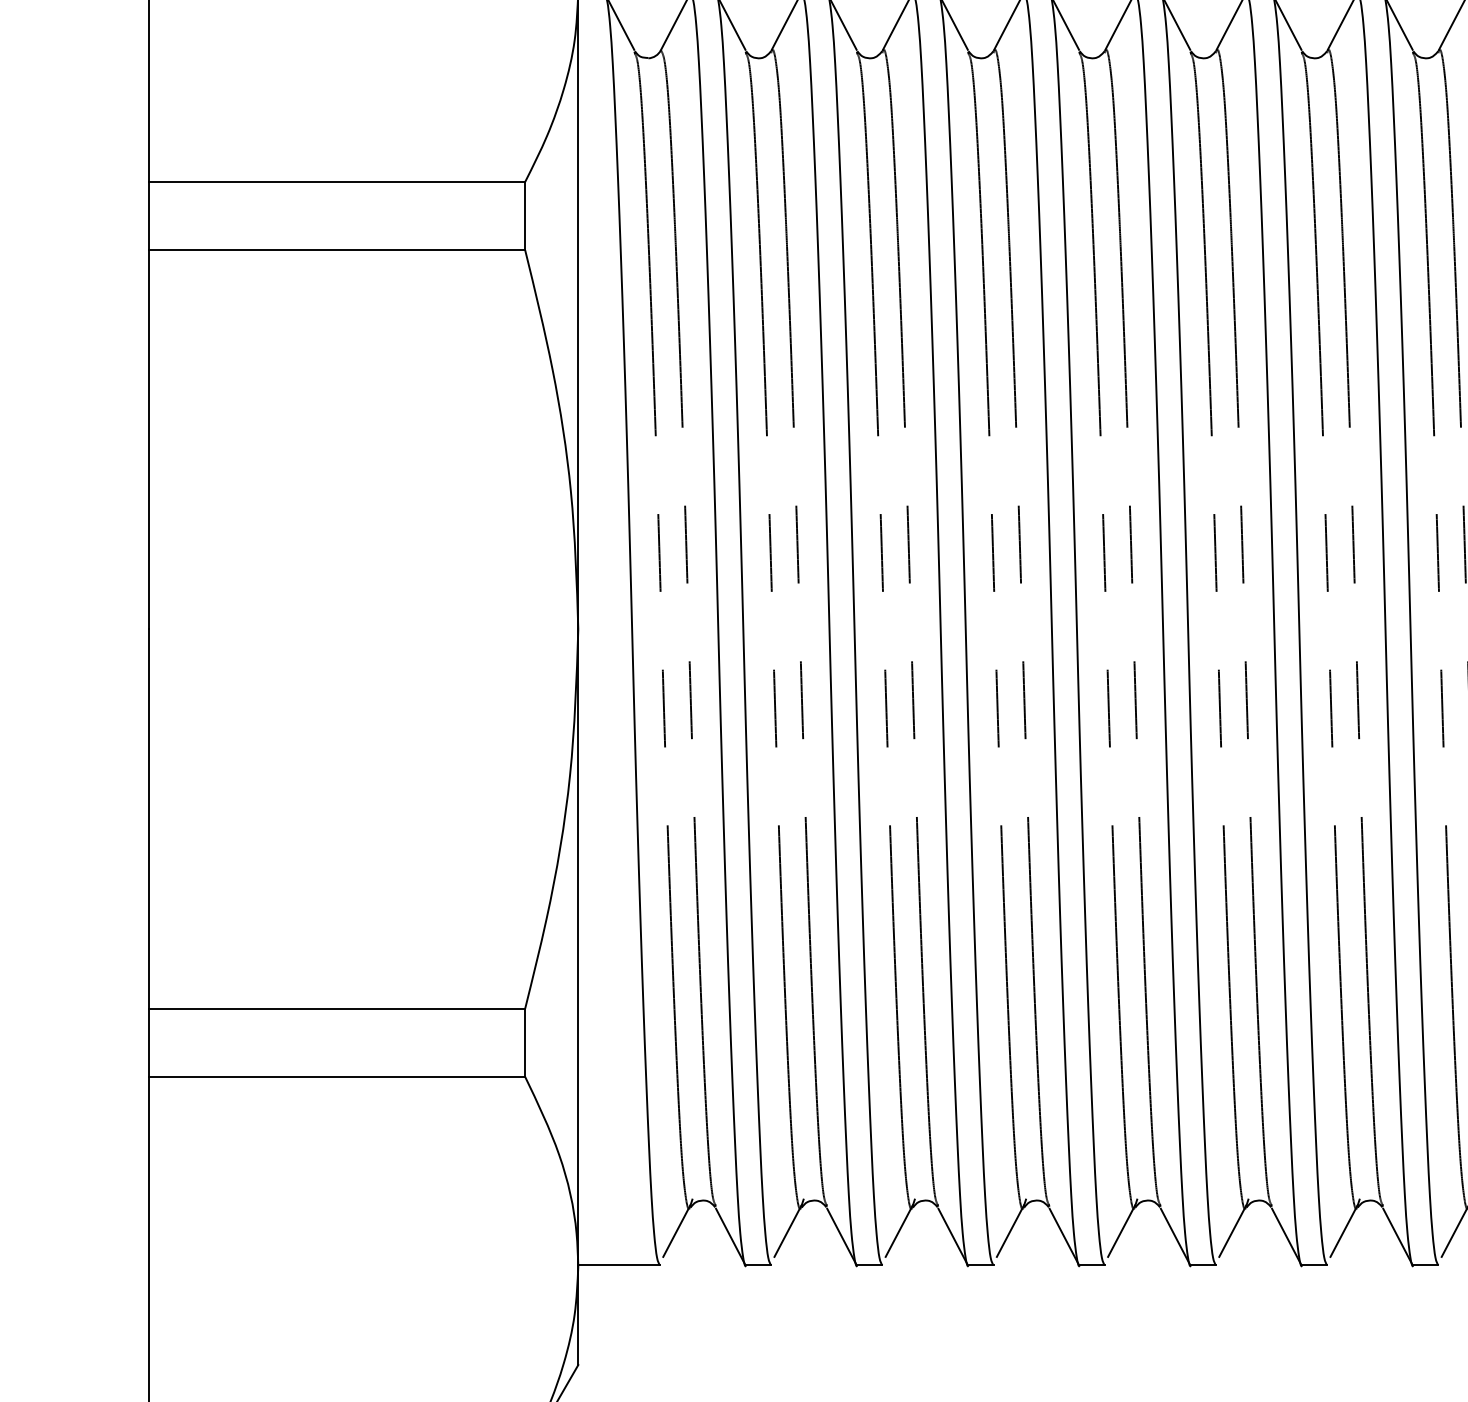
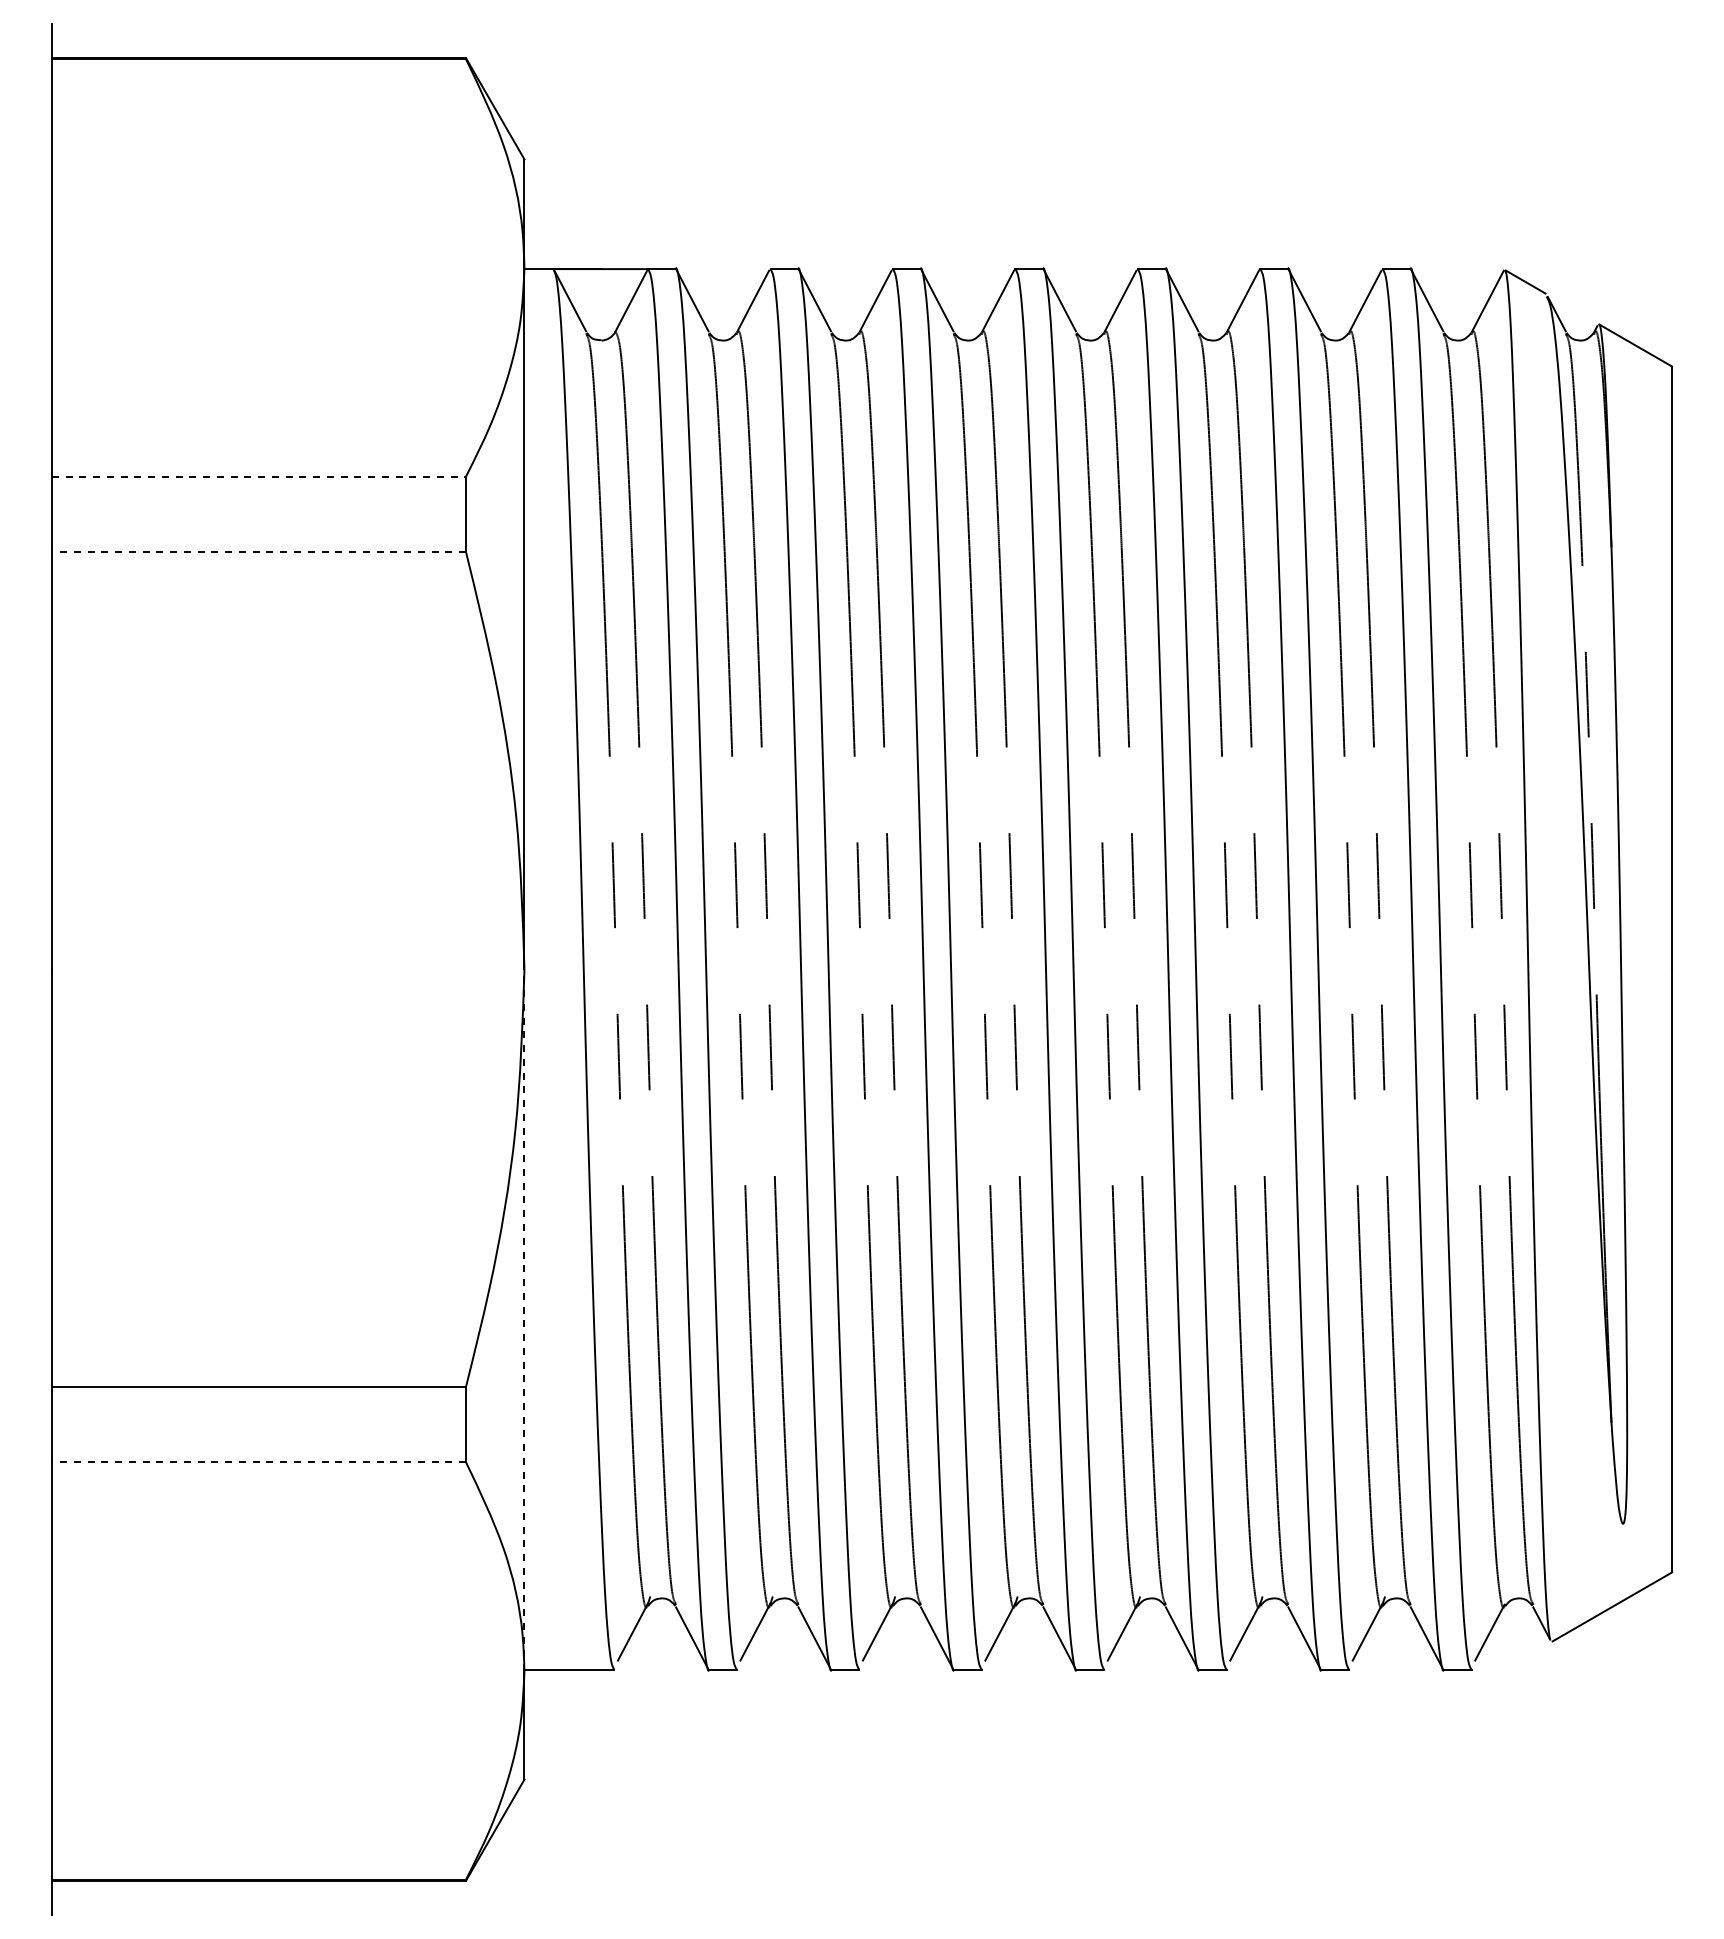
line: (337, 181) -> (259, 476), solid -> dashed
line: (336, 249) -> (258, 551), solid -> dashed
line: (578, 948) -> (524, 1320), solid -> dashed
line: (336, 1077) -> (258, 1462), solid -> dashed

